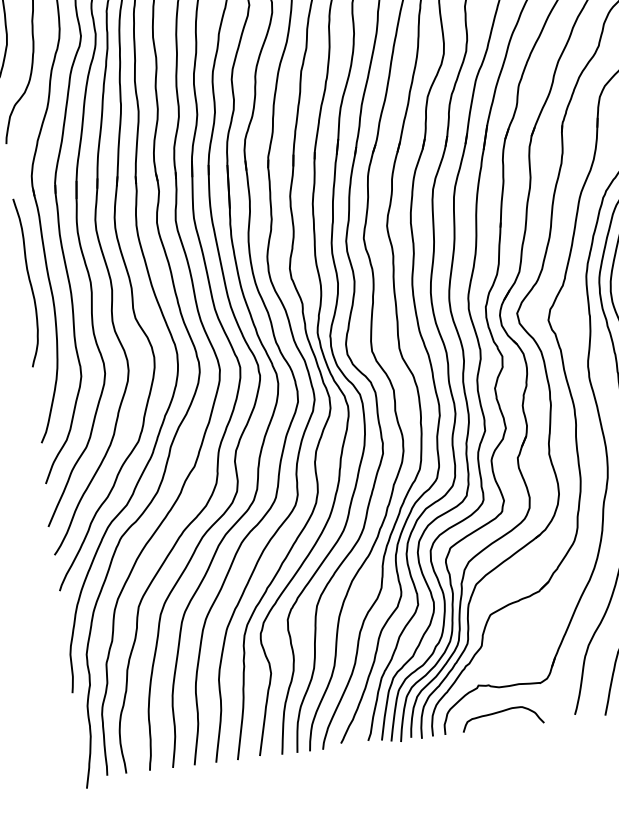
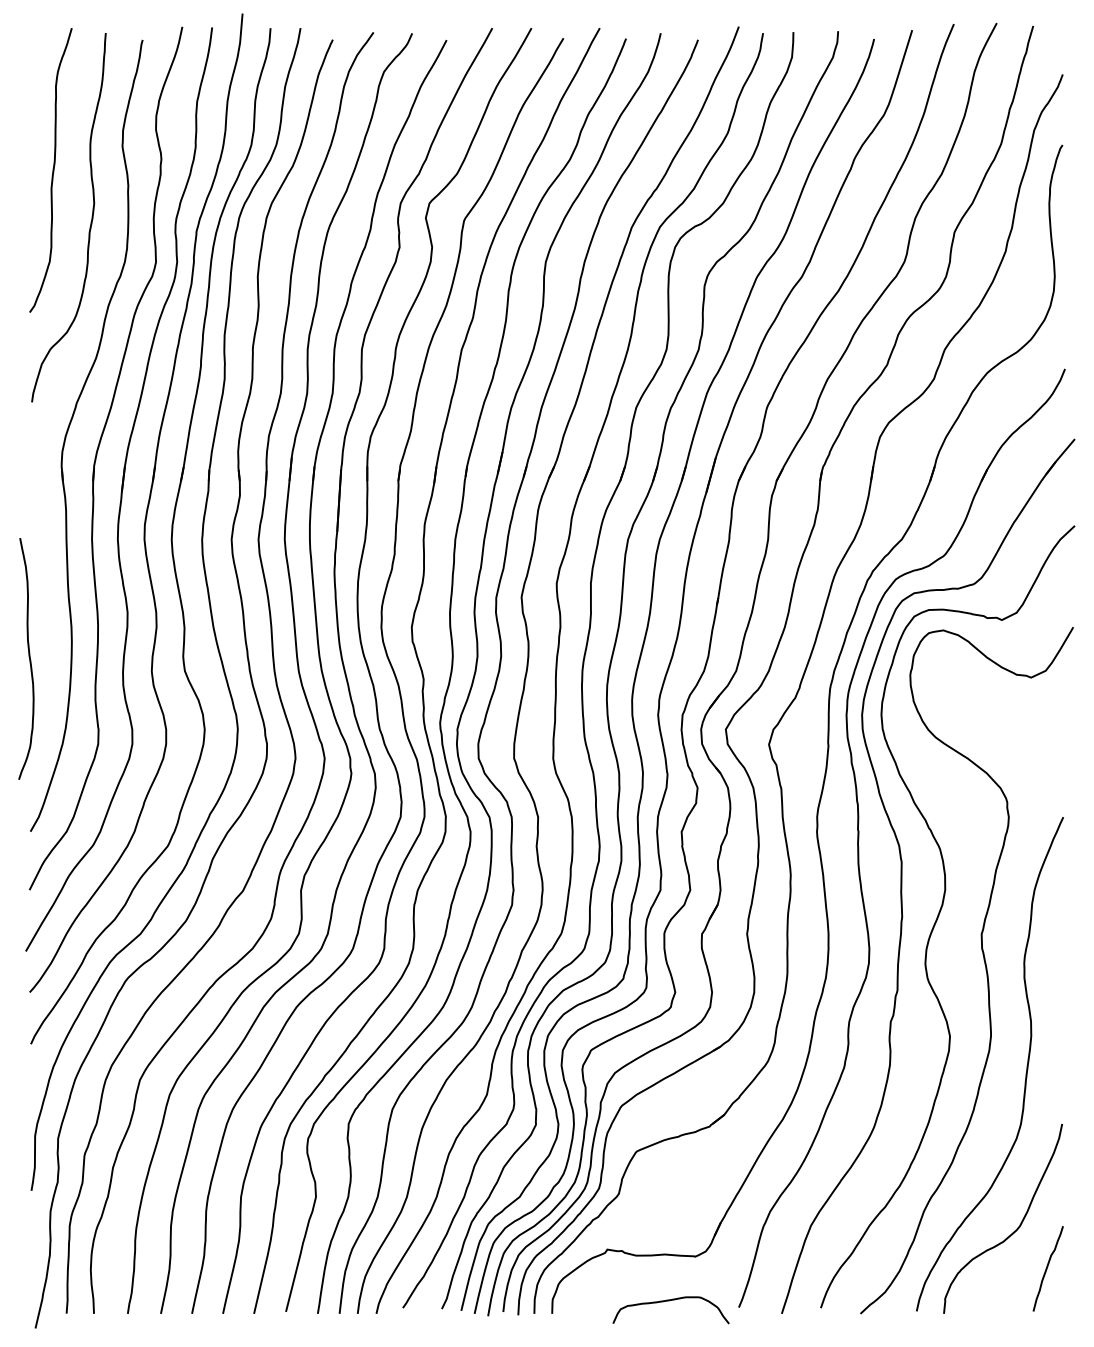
curve: (29, 281) -> (28, 657), moved
curve: (500, 712) -> (669, 1301), moved

